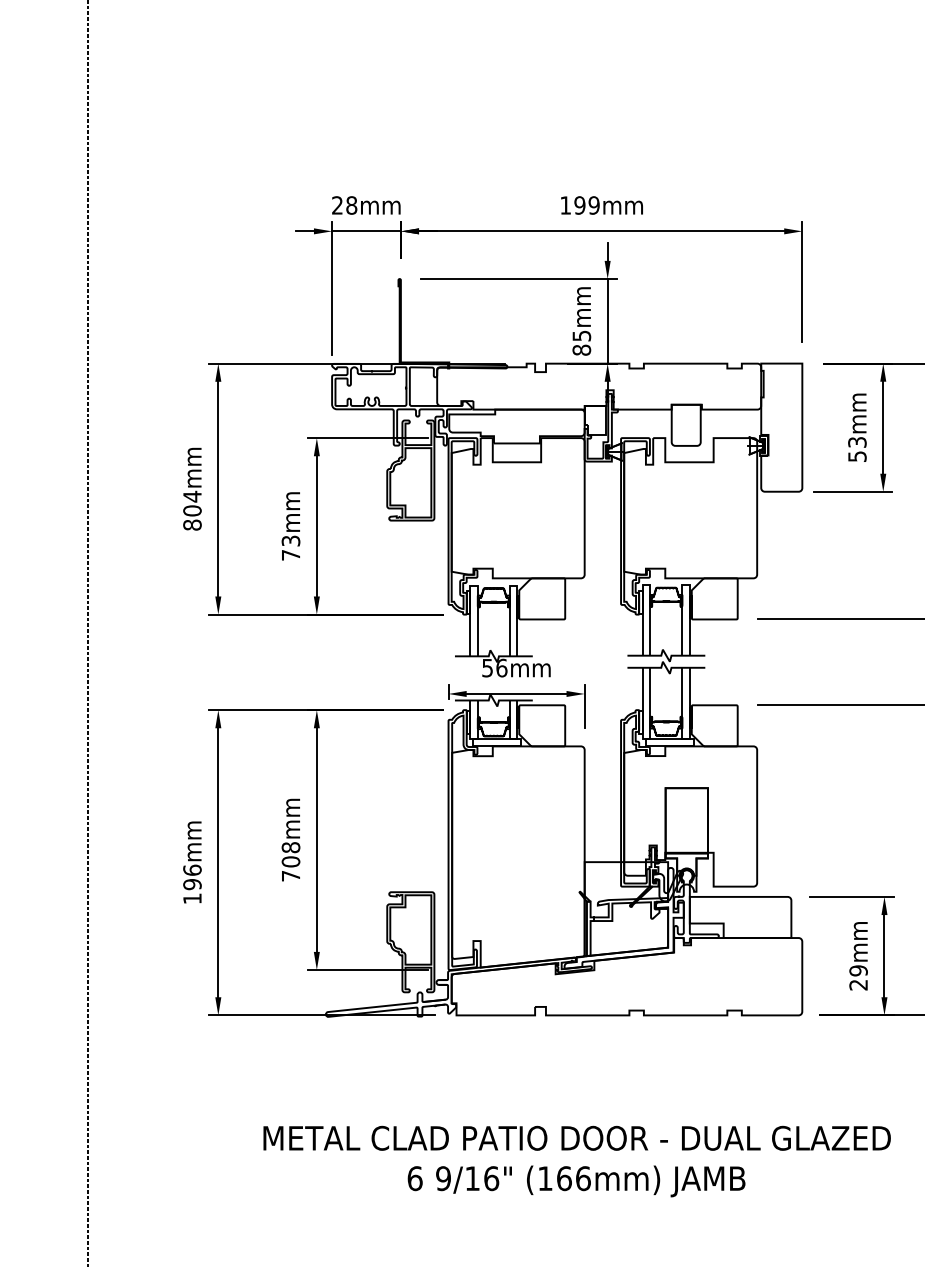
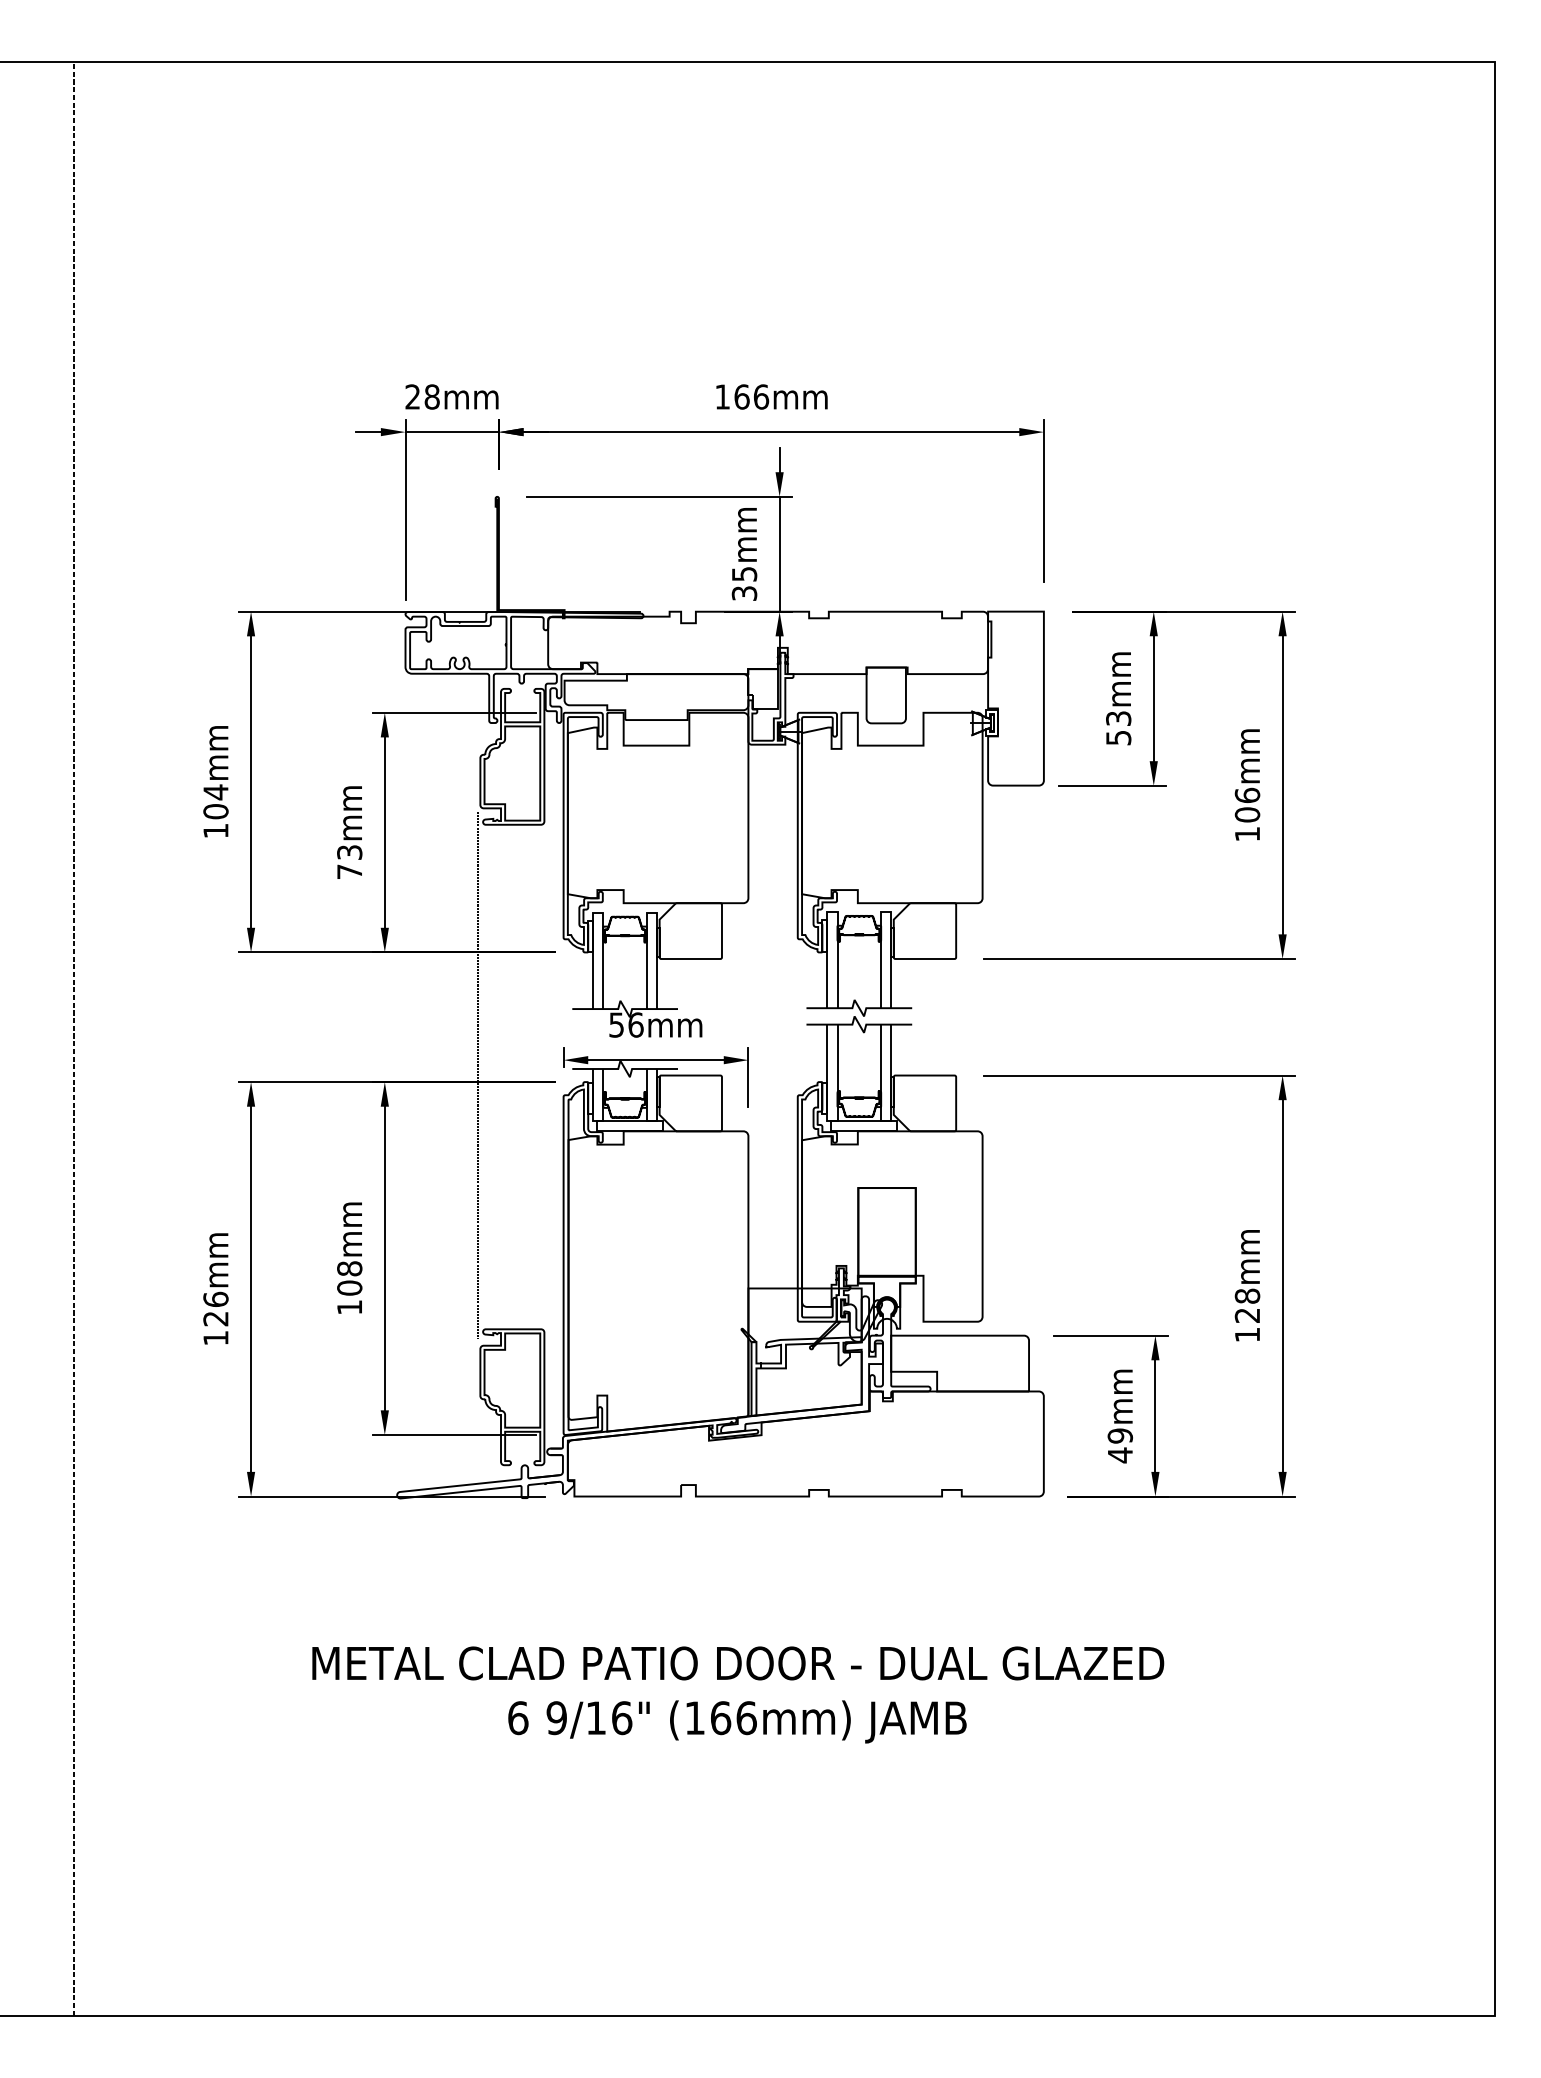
text: (586, 205) -> (751, 396), 199mm -> 166mm
text: (581, 350) -> (744, 593), 85mm -> 35mm
text: (192, 524) -> (215, 830), 804mm -> 104mm
line: (385, 705) -> (478, 1075), added
text: (290, 876) -> (349, 1307), 708mm -> 108mm
text: (192, 884) -> (215, 1318), 196mm -> 126mm
text: (858, 985) -> (1119, 1455), 29mm -> 49mm

